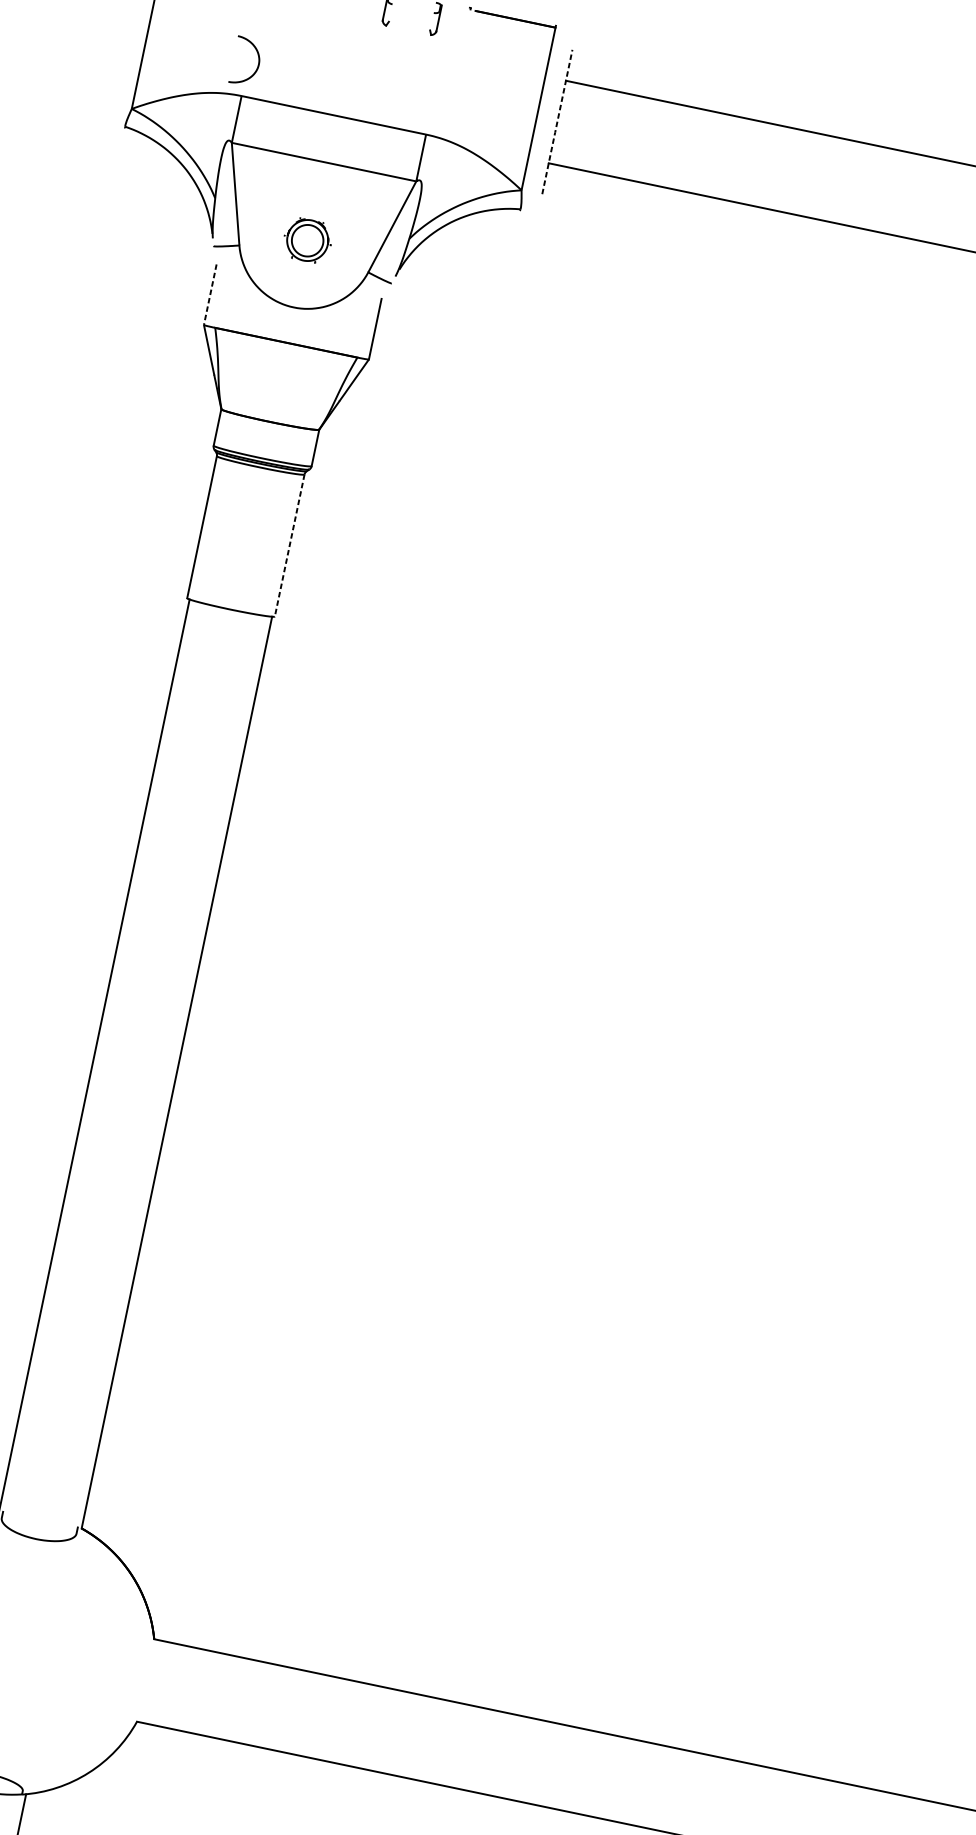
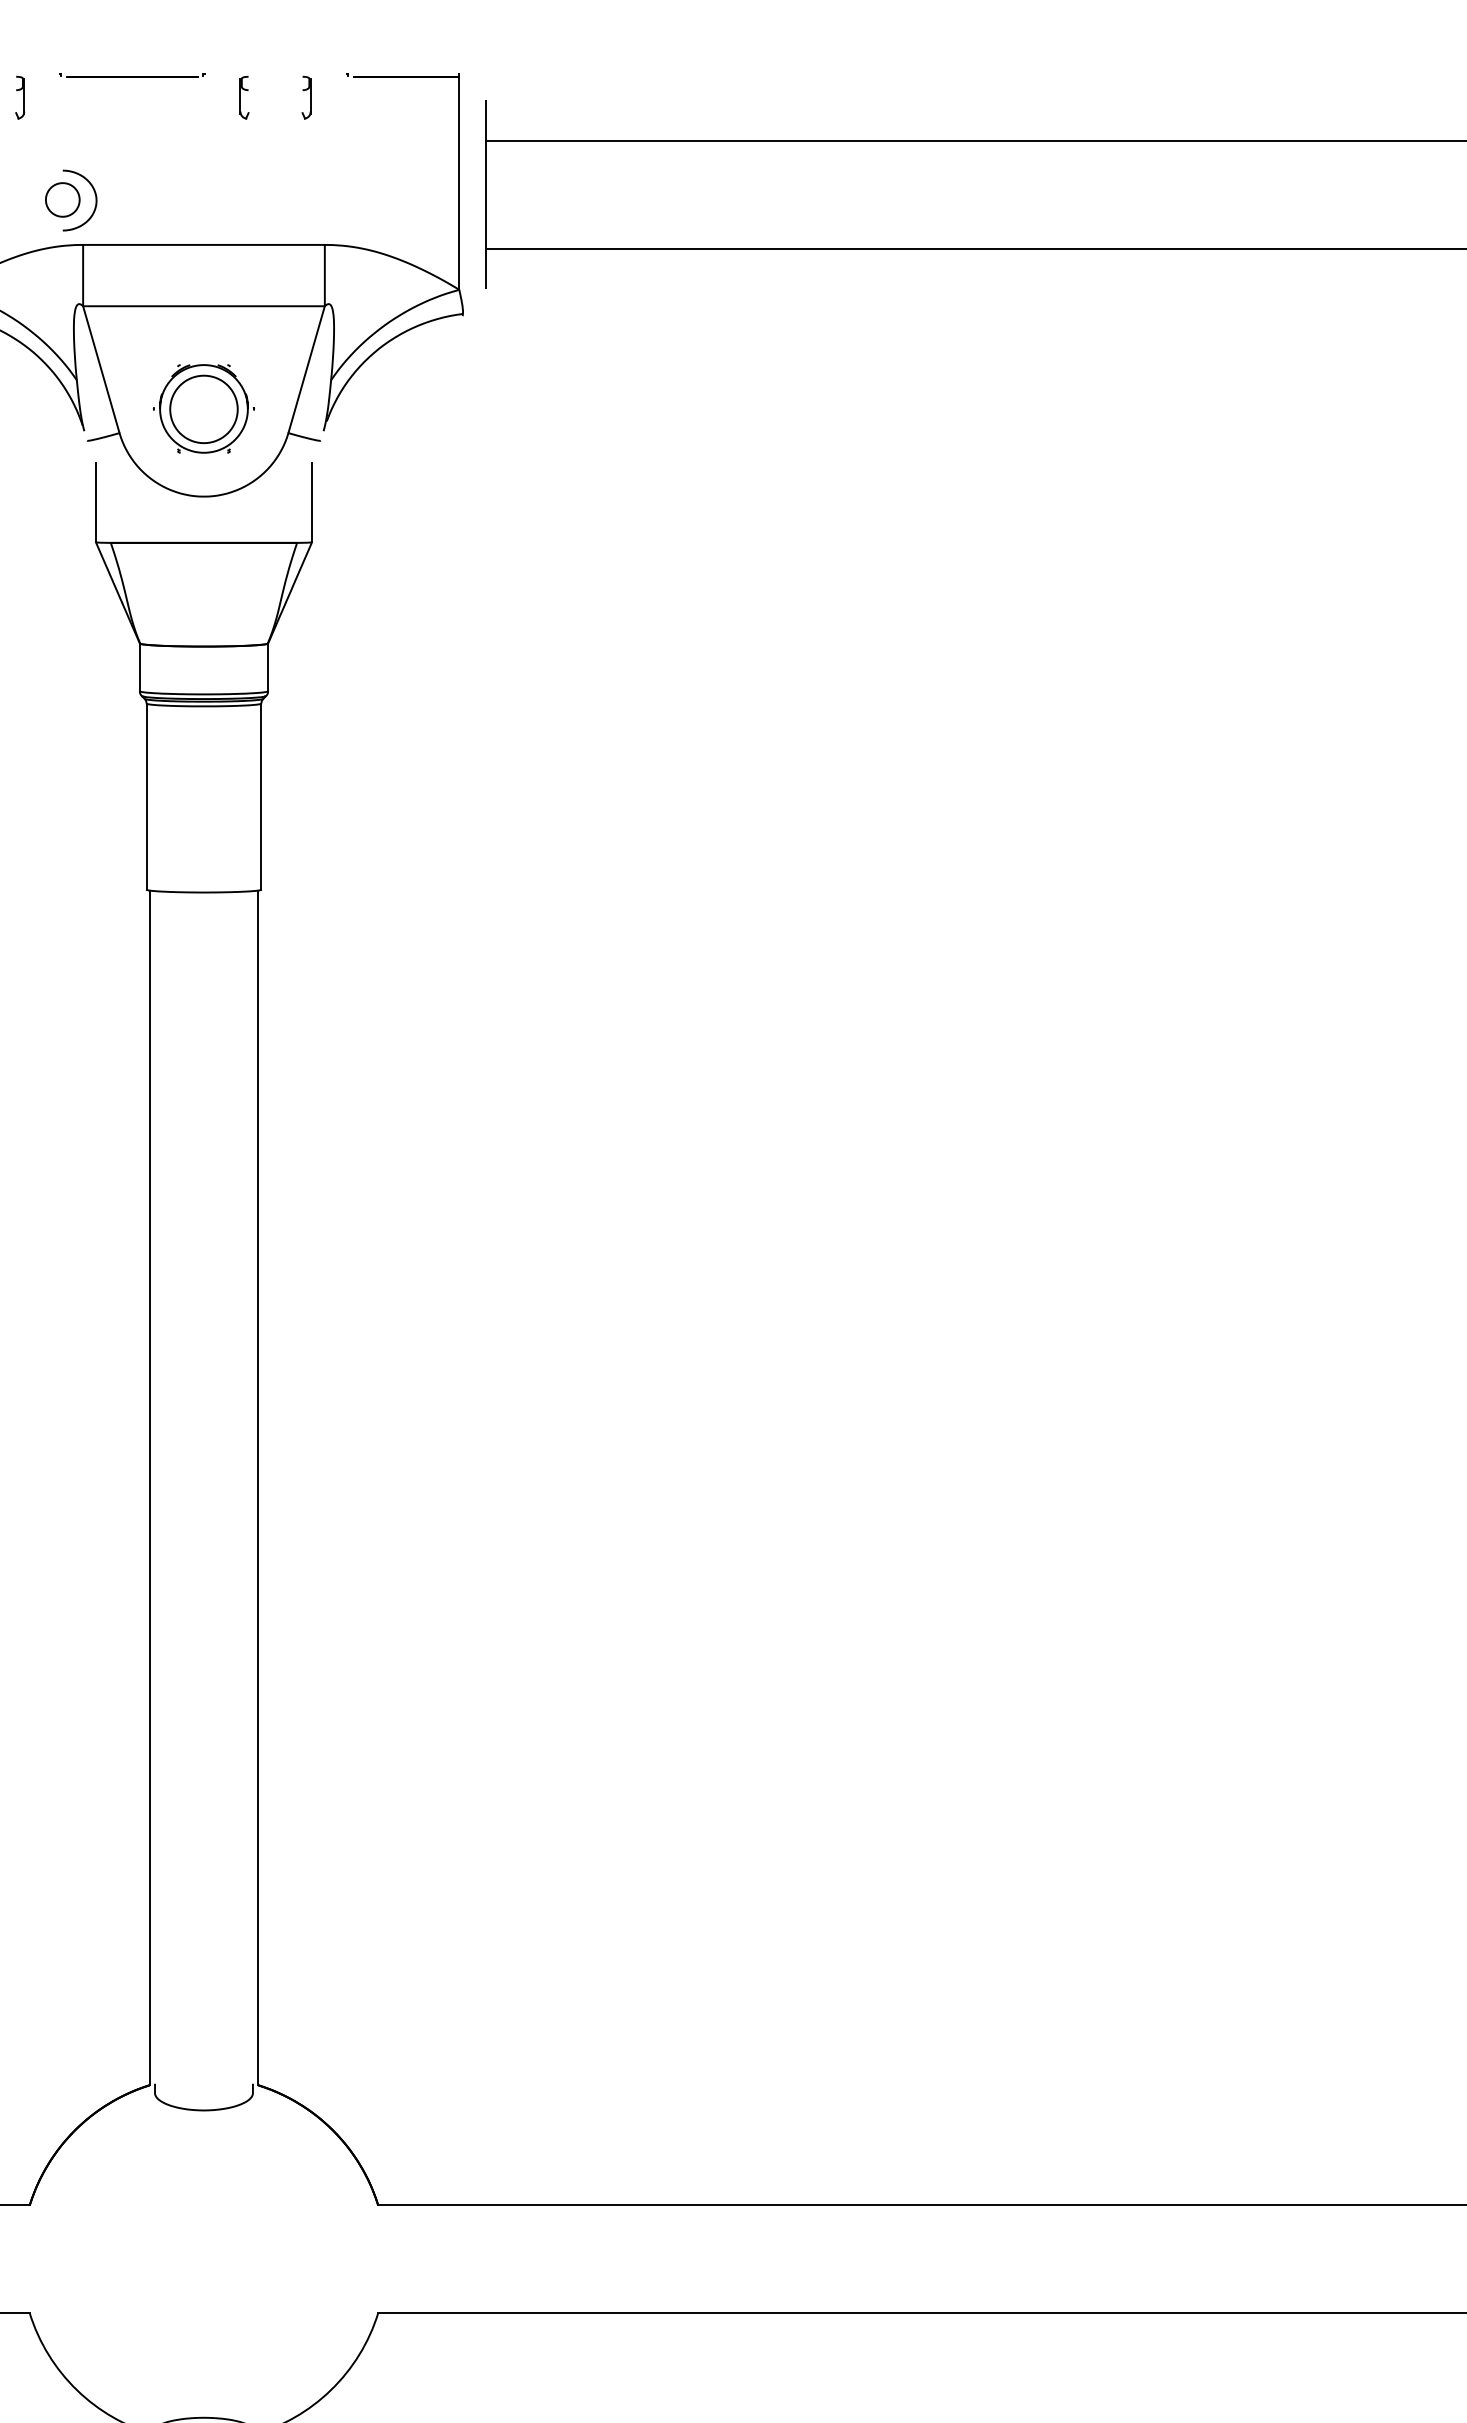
part: (233, 58) -> (62, 199), added
line: (557, 121) -> (486, 193), dashed -> solid
part: (307, 240) -> (203, 408), size x1.67
line: (209, 294) -> (95, 502), dashed -> solid
line: (289, 546) -> (261, 797), dashed -> solid

